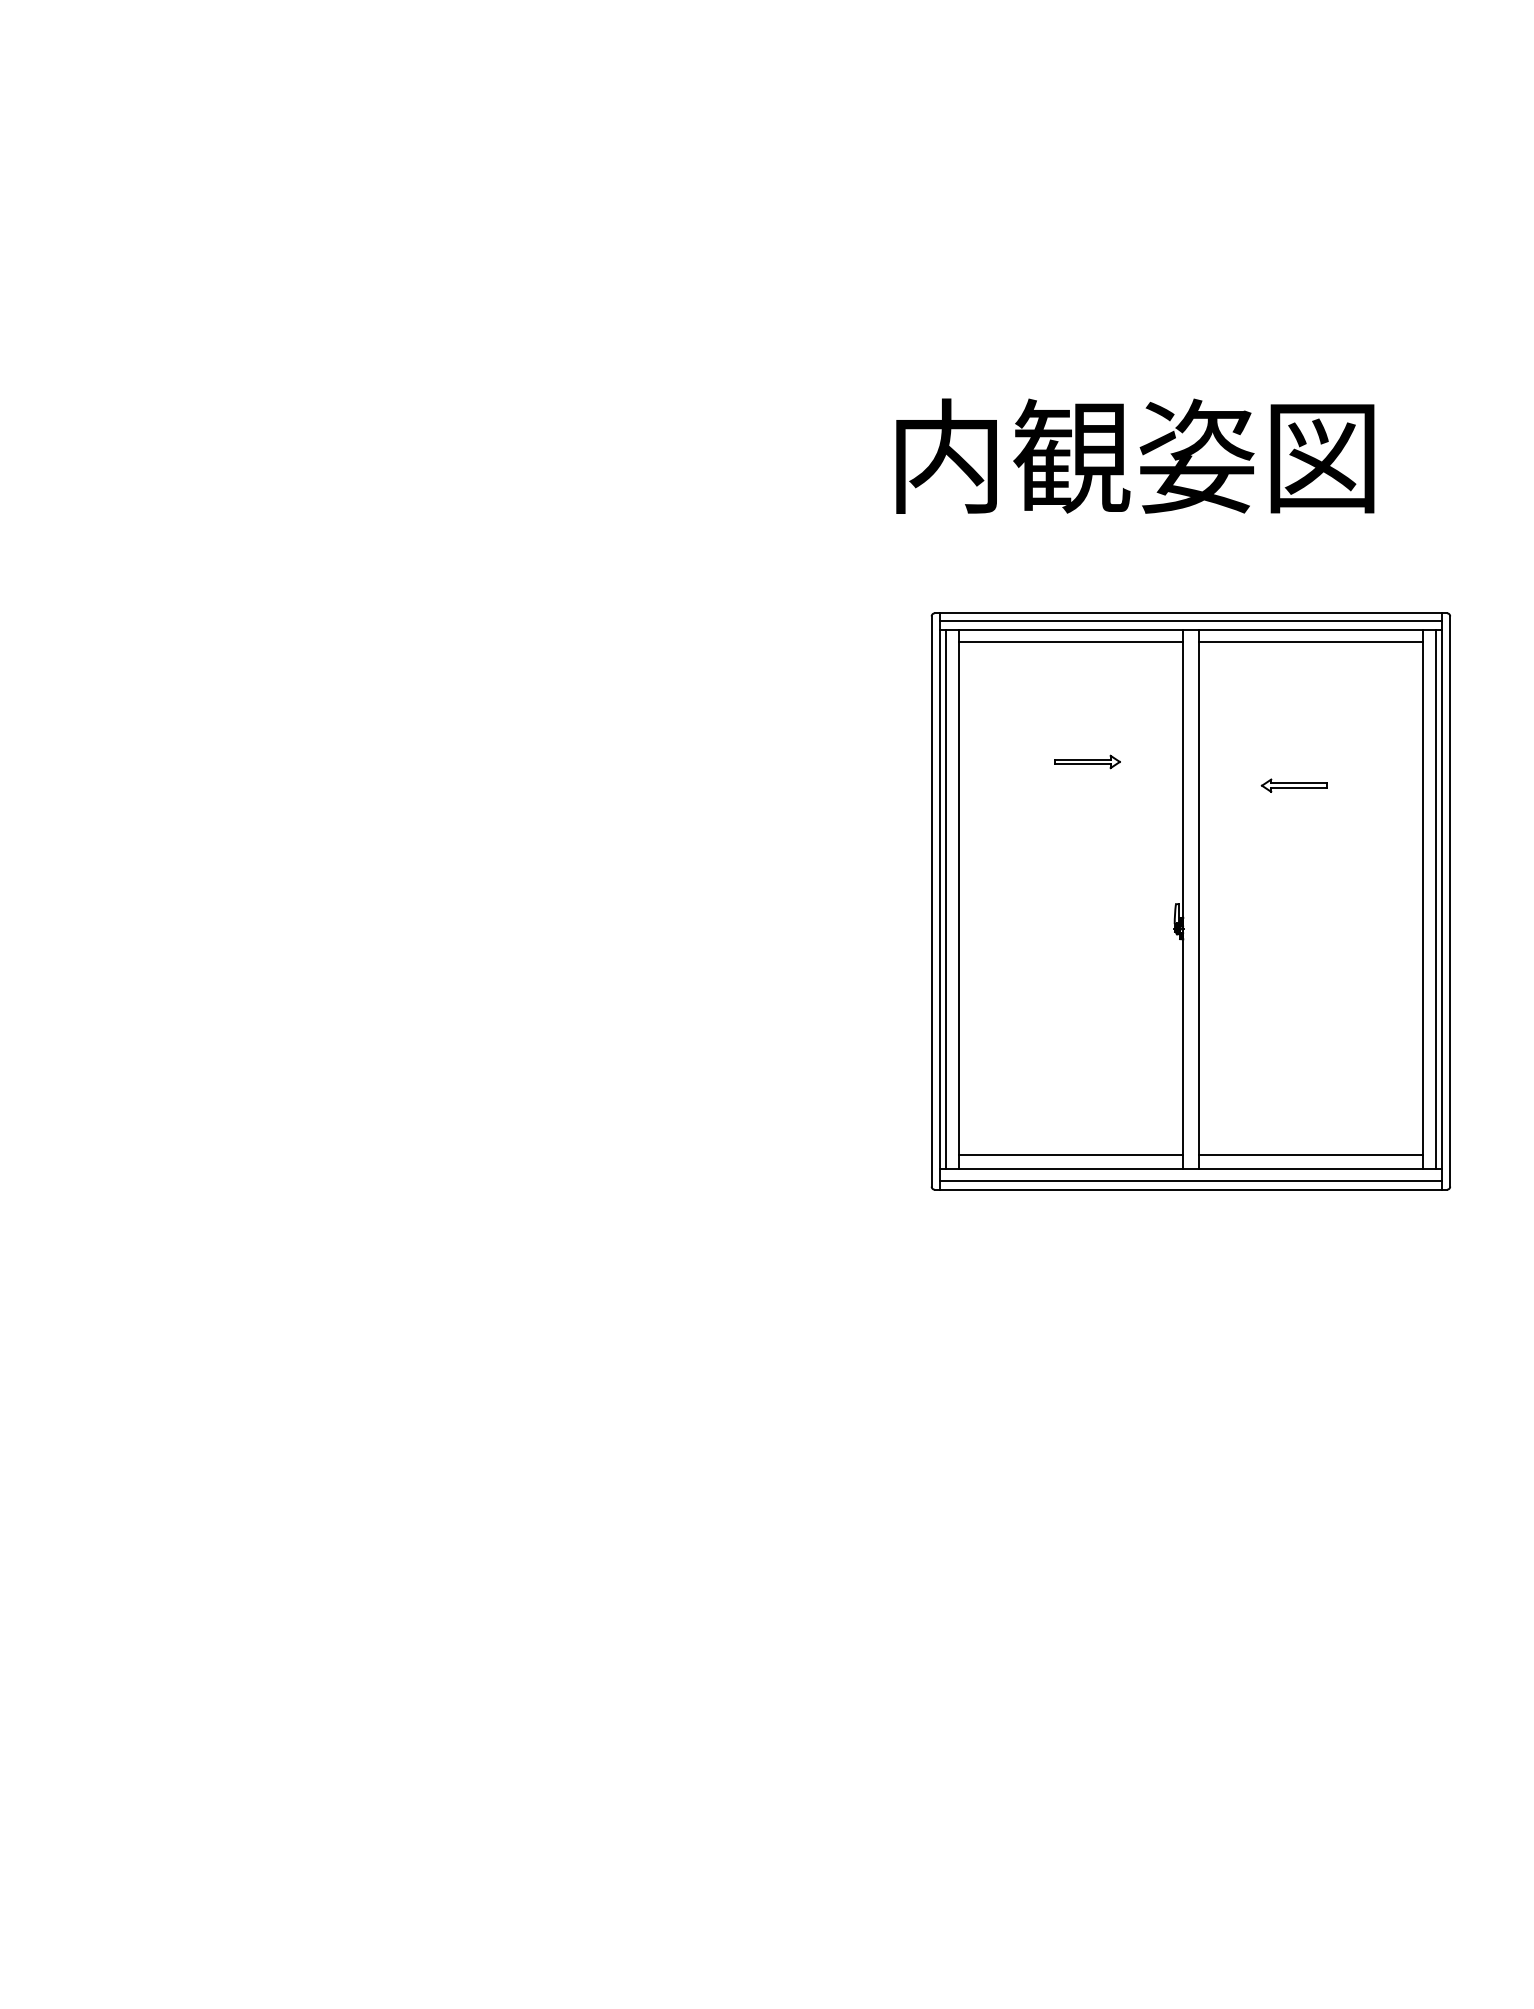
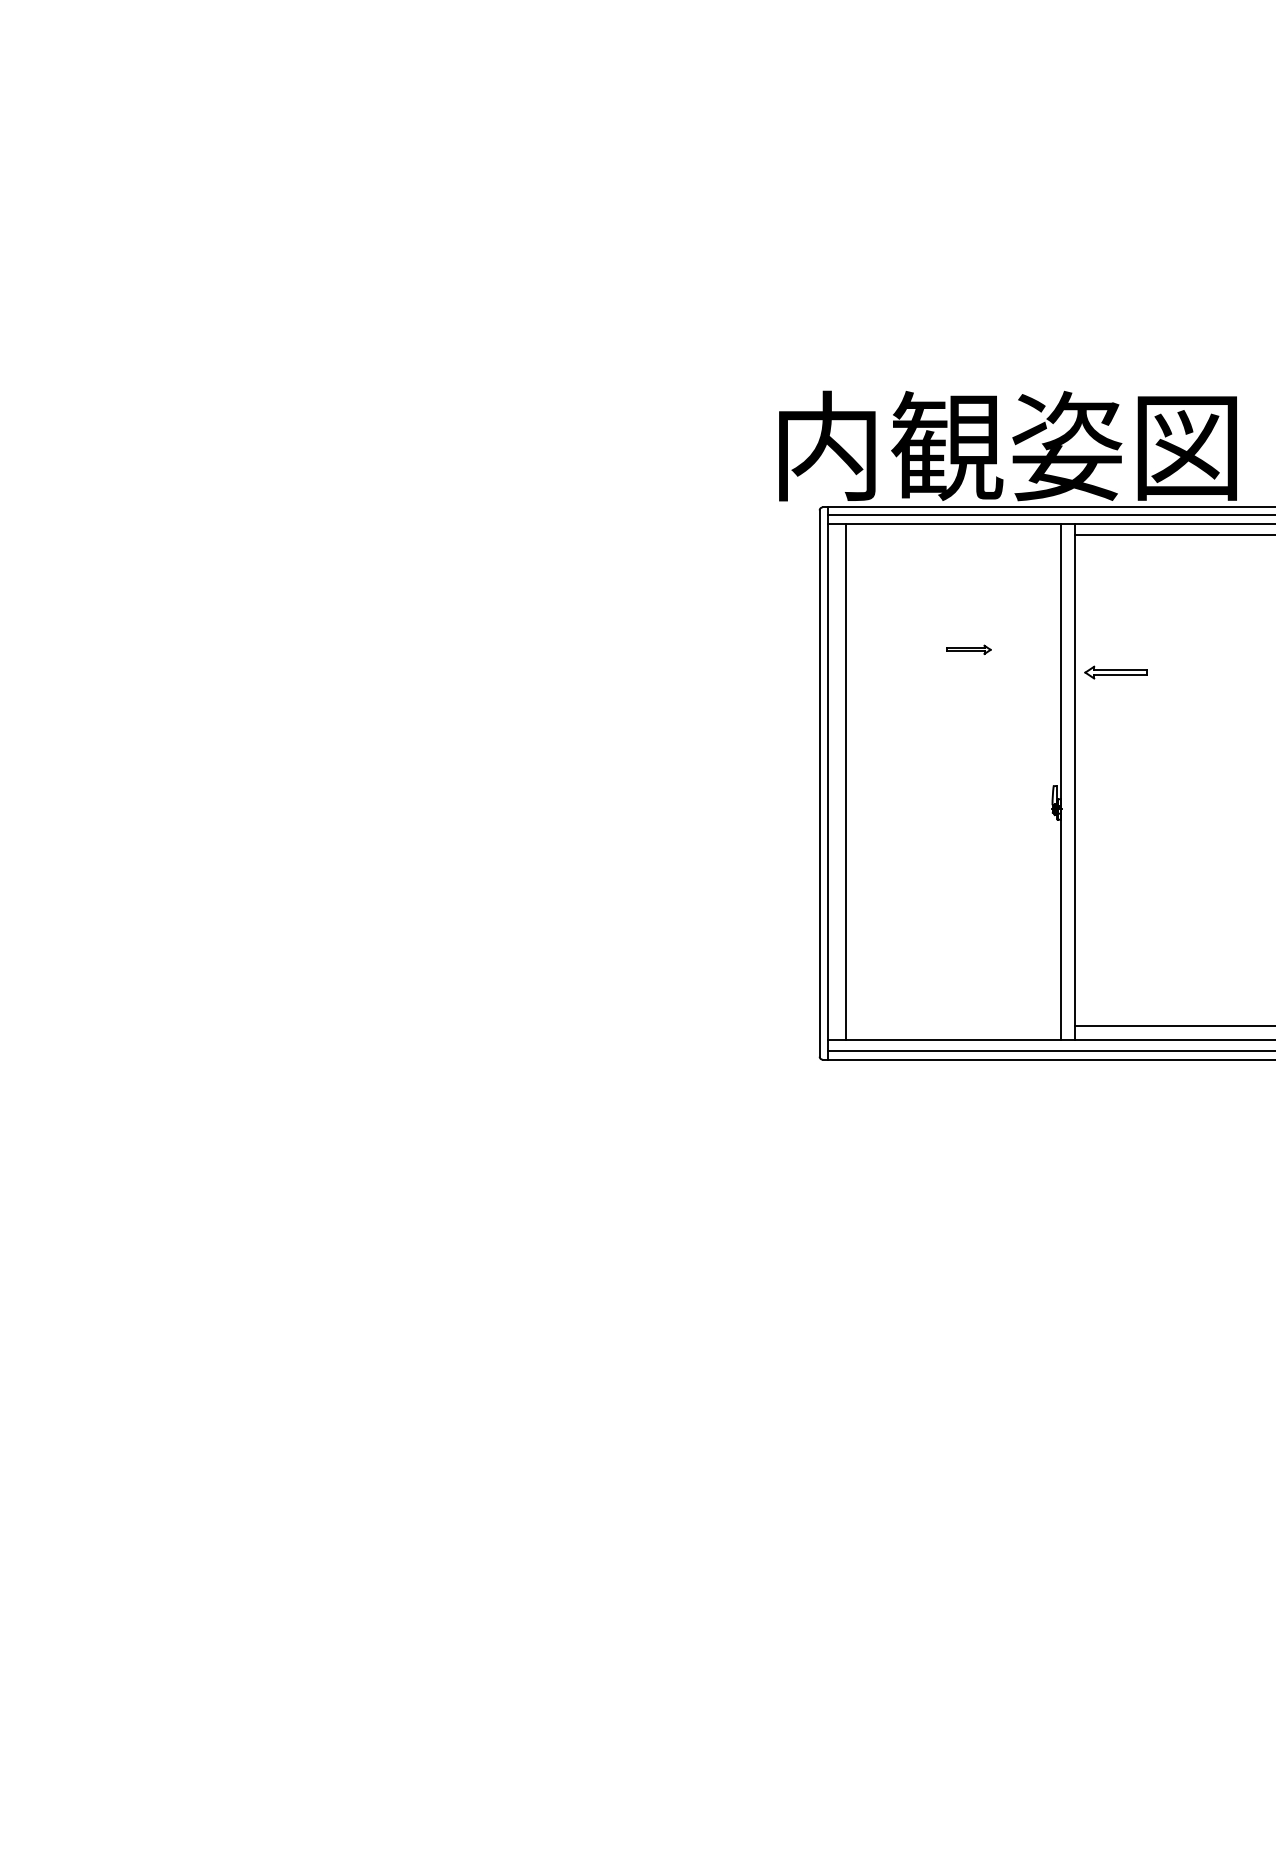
text: (1135, 455) -> (1008, 445), moved
line: (1070, 642) -> (952, 535), removed
part: (1087, 761) -> (968, 649), size x0.7
part: (1293, 785) -> (1115, 672), moved
line: (946, 899) -> (833, 781), removed
line: (1070, 1154) -> (952, 1025), removed

